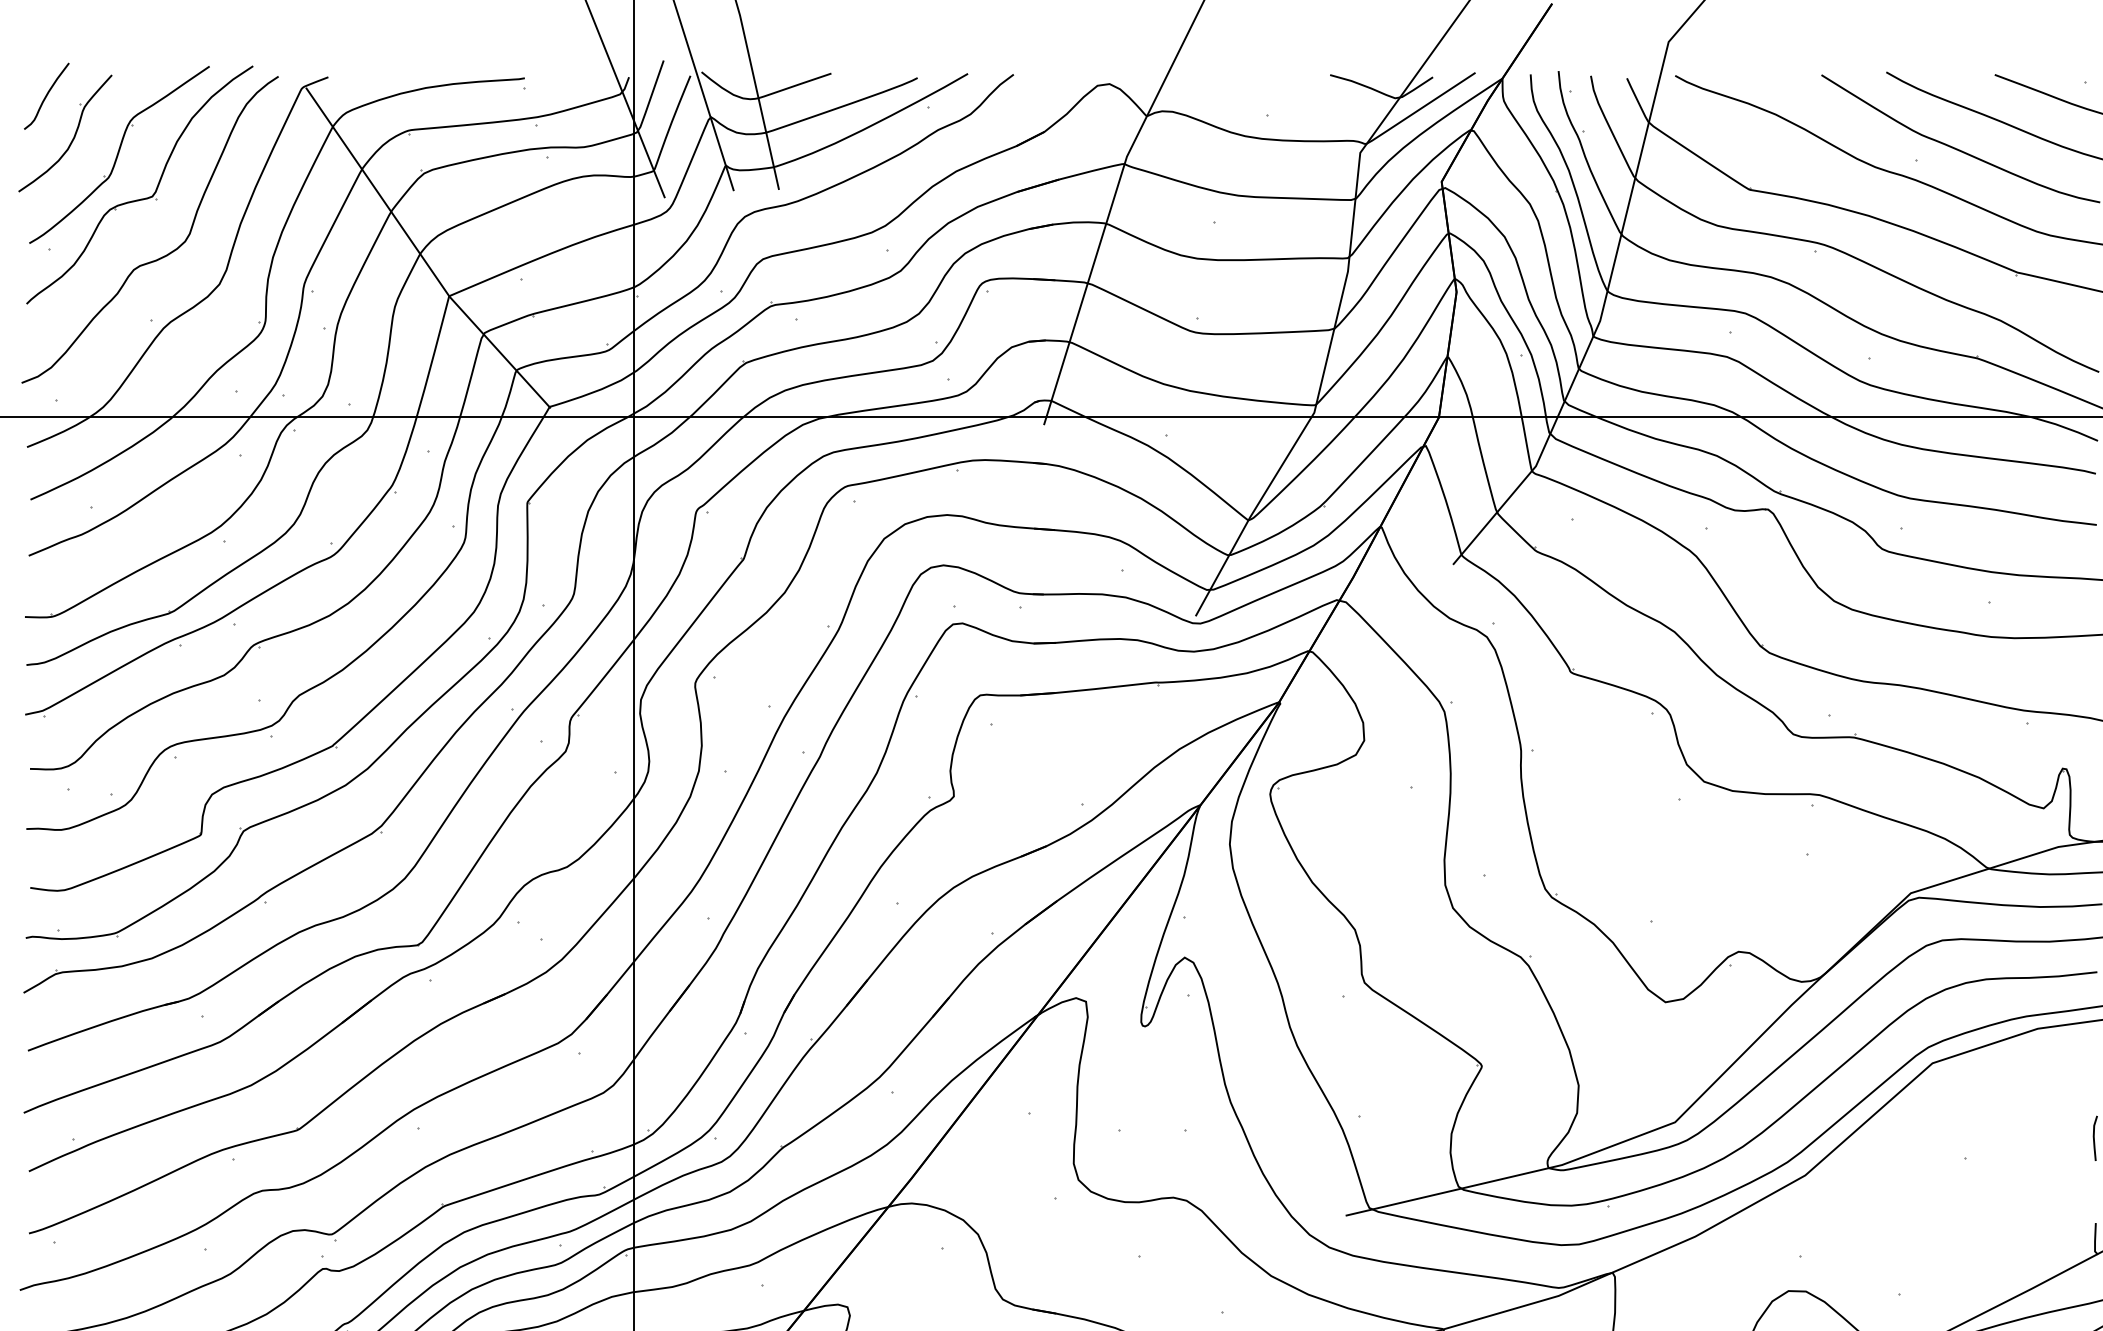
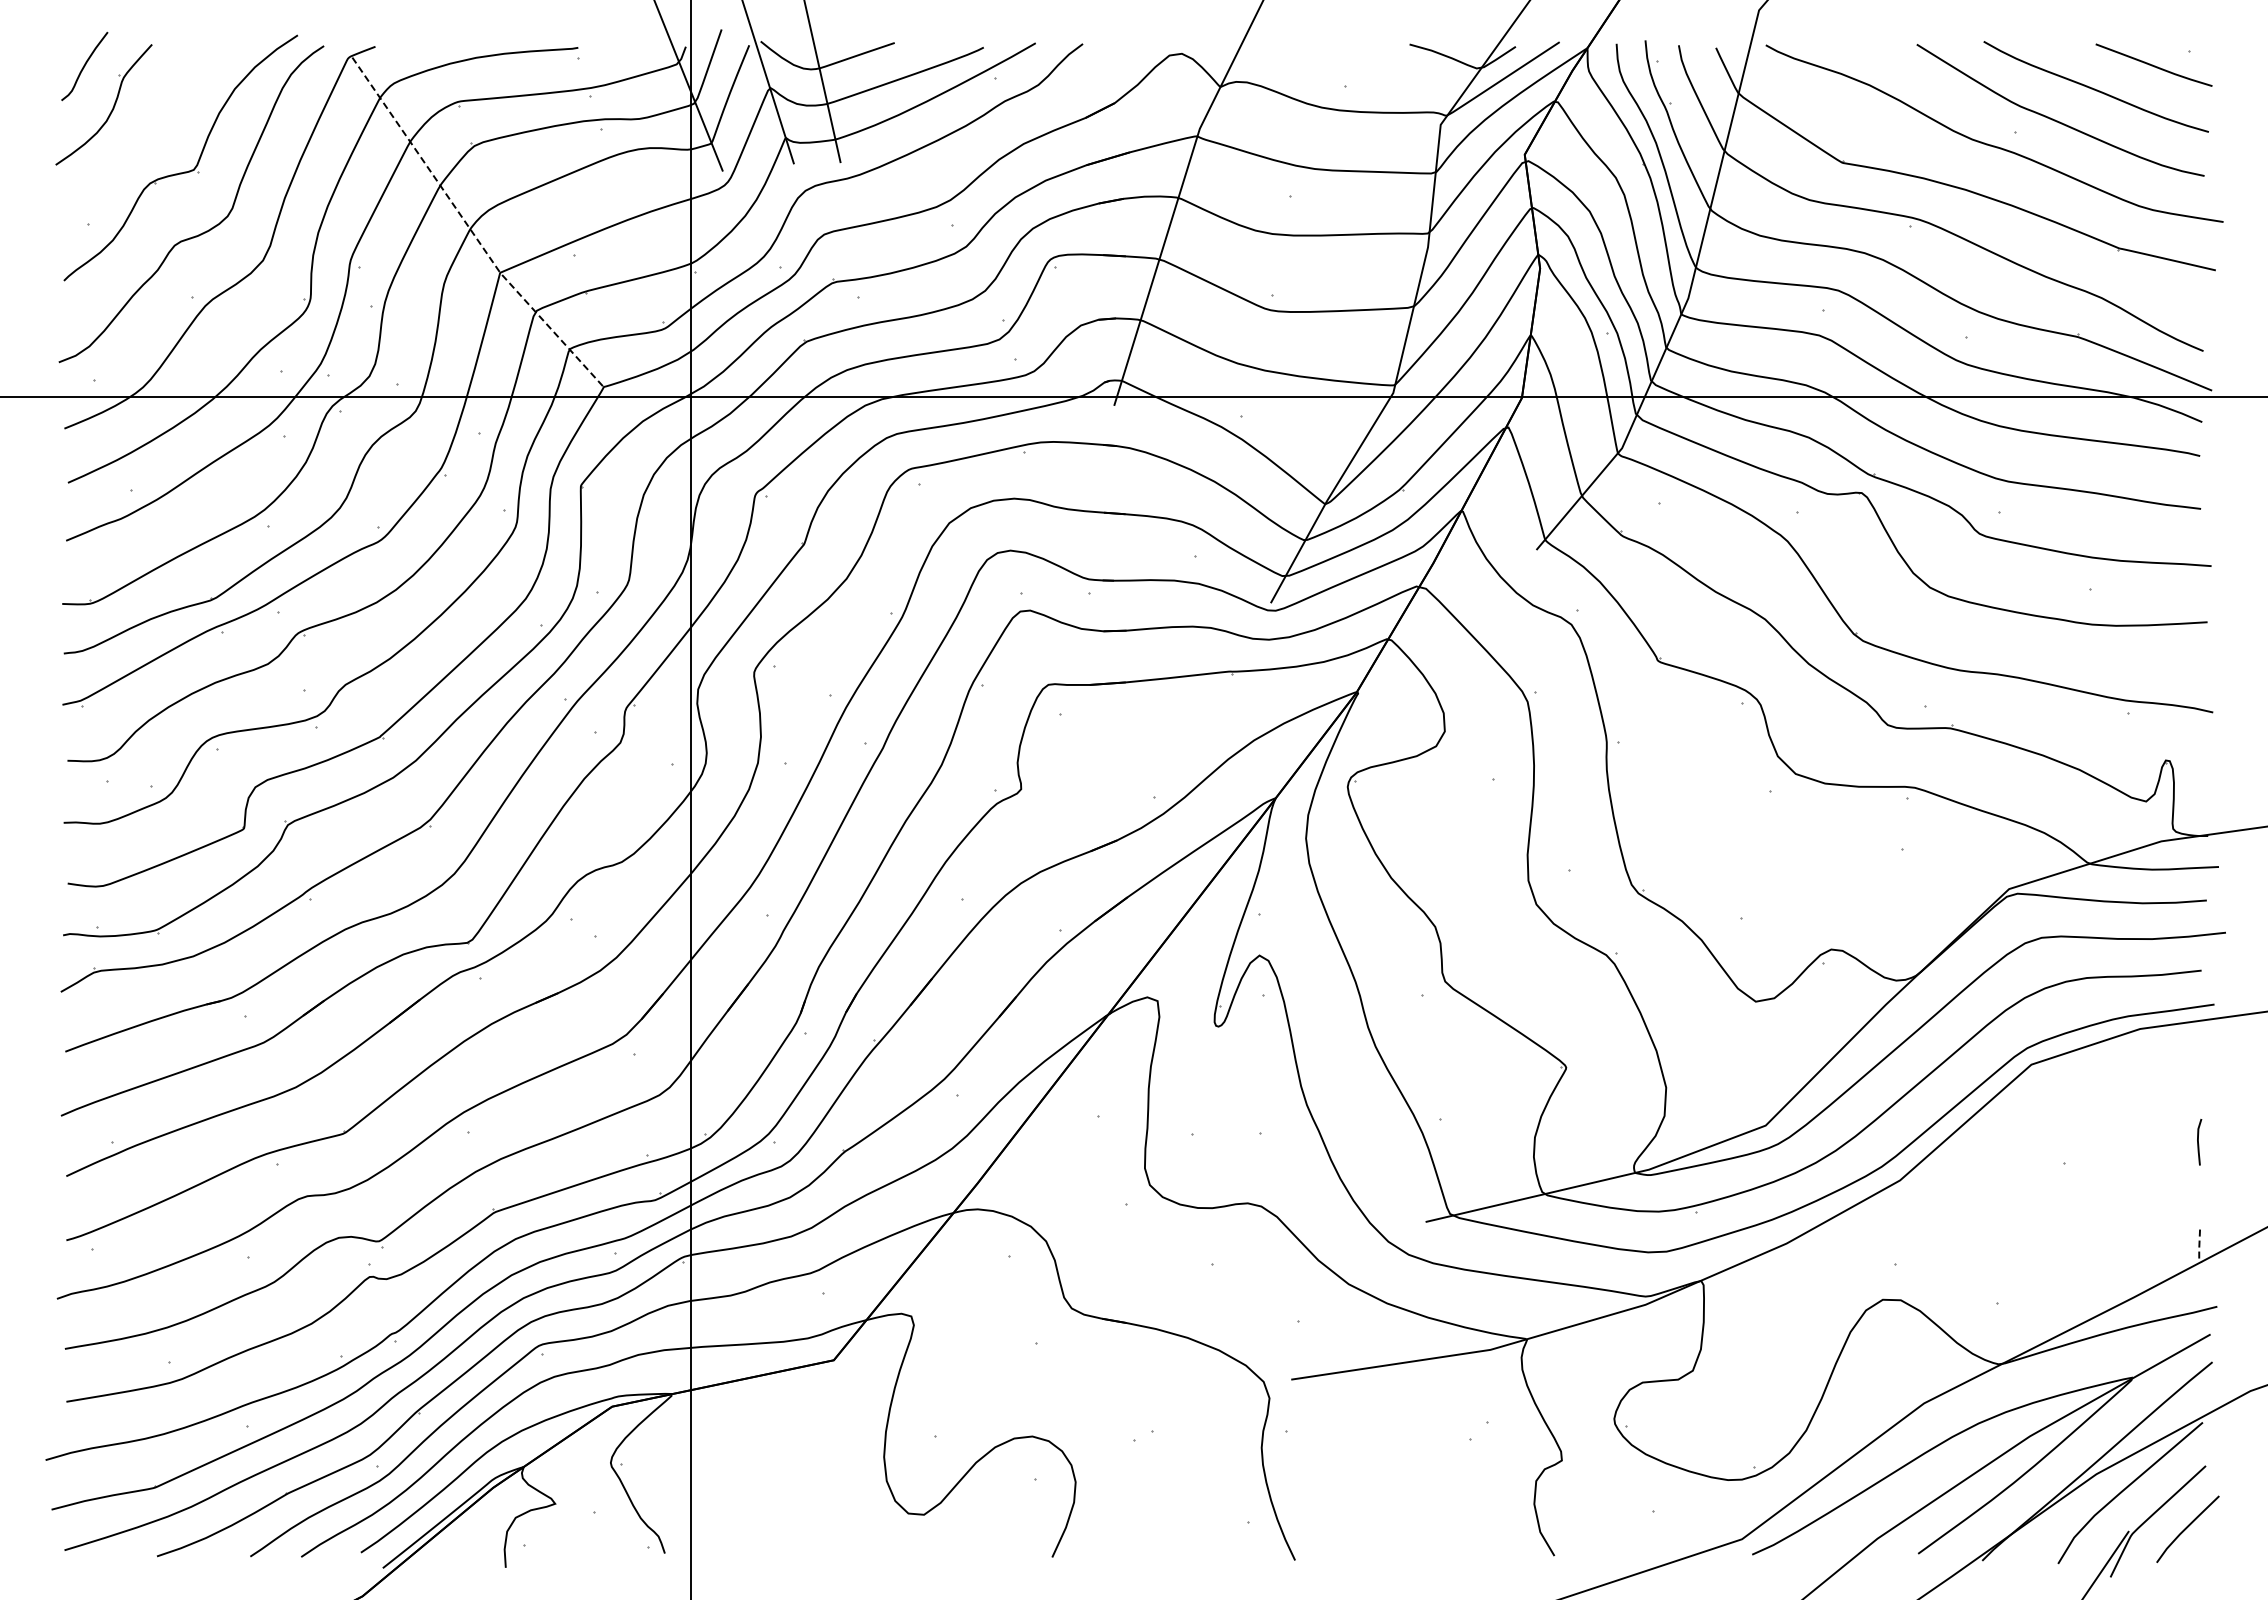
part: (119, 154) -> (159, 126), removed
line: (421, 255) -> (471, 230), solid -> dashed
line: (2095, 1241) -> (2199, 1248), solid -> dashed

